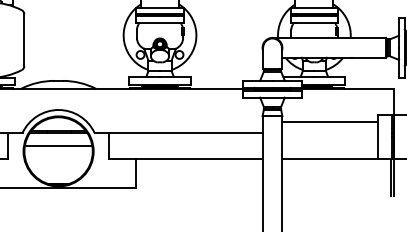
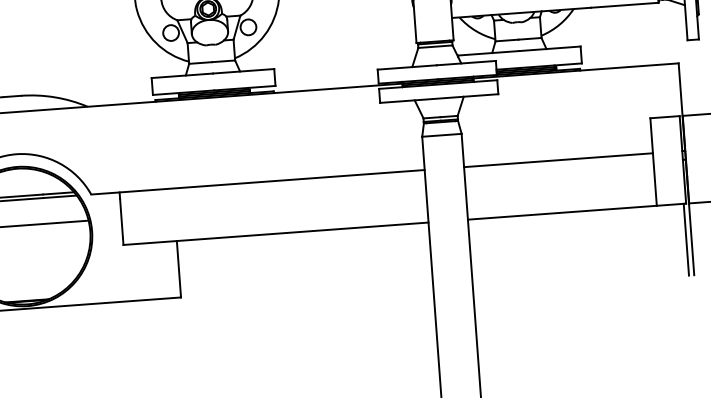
line: (329, 121) -> (557, 159), moved

